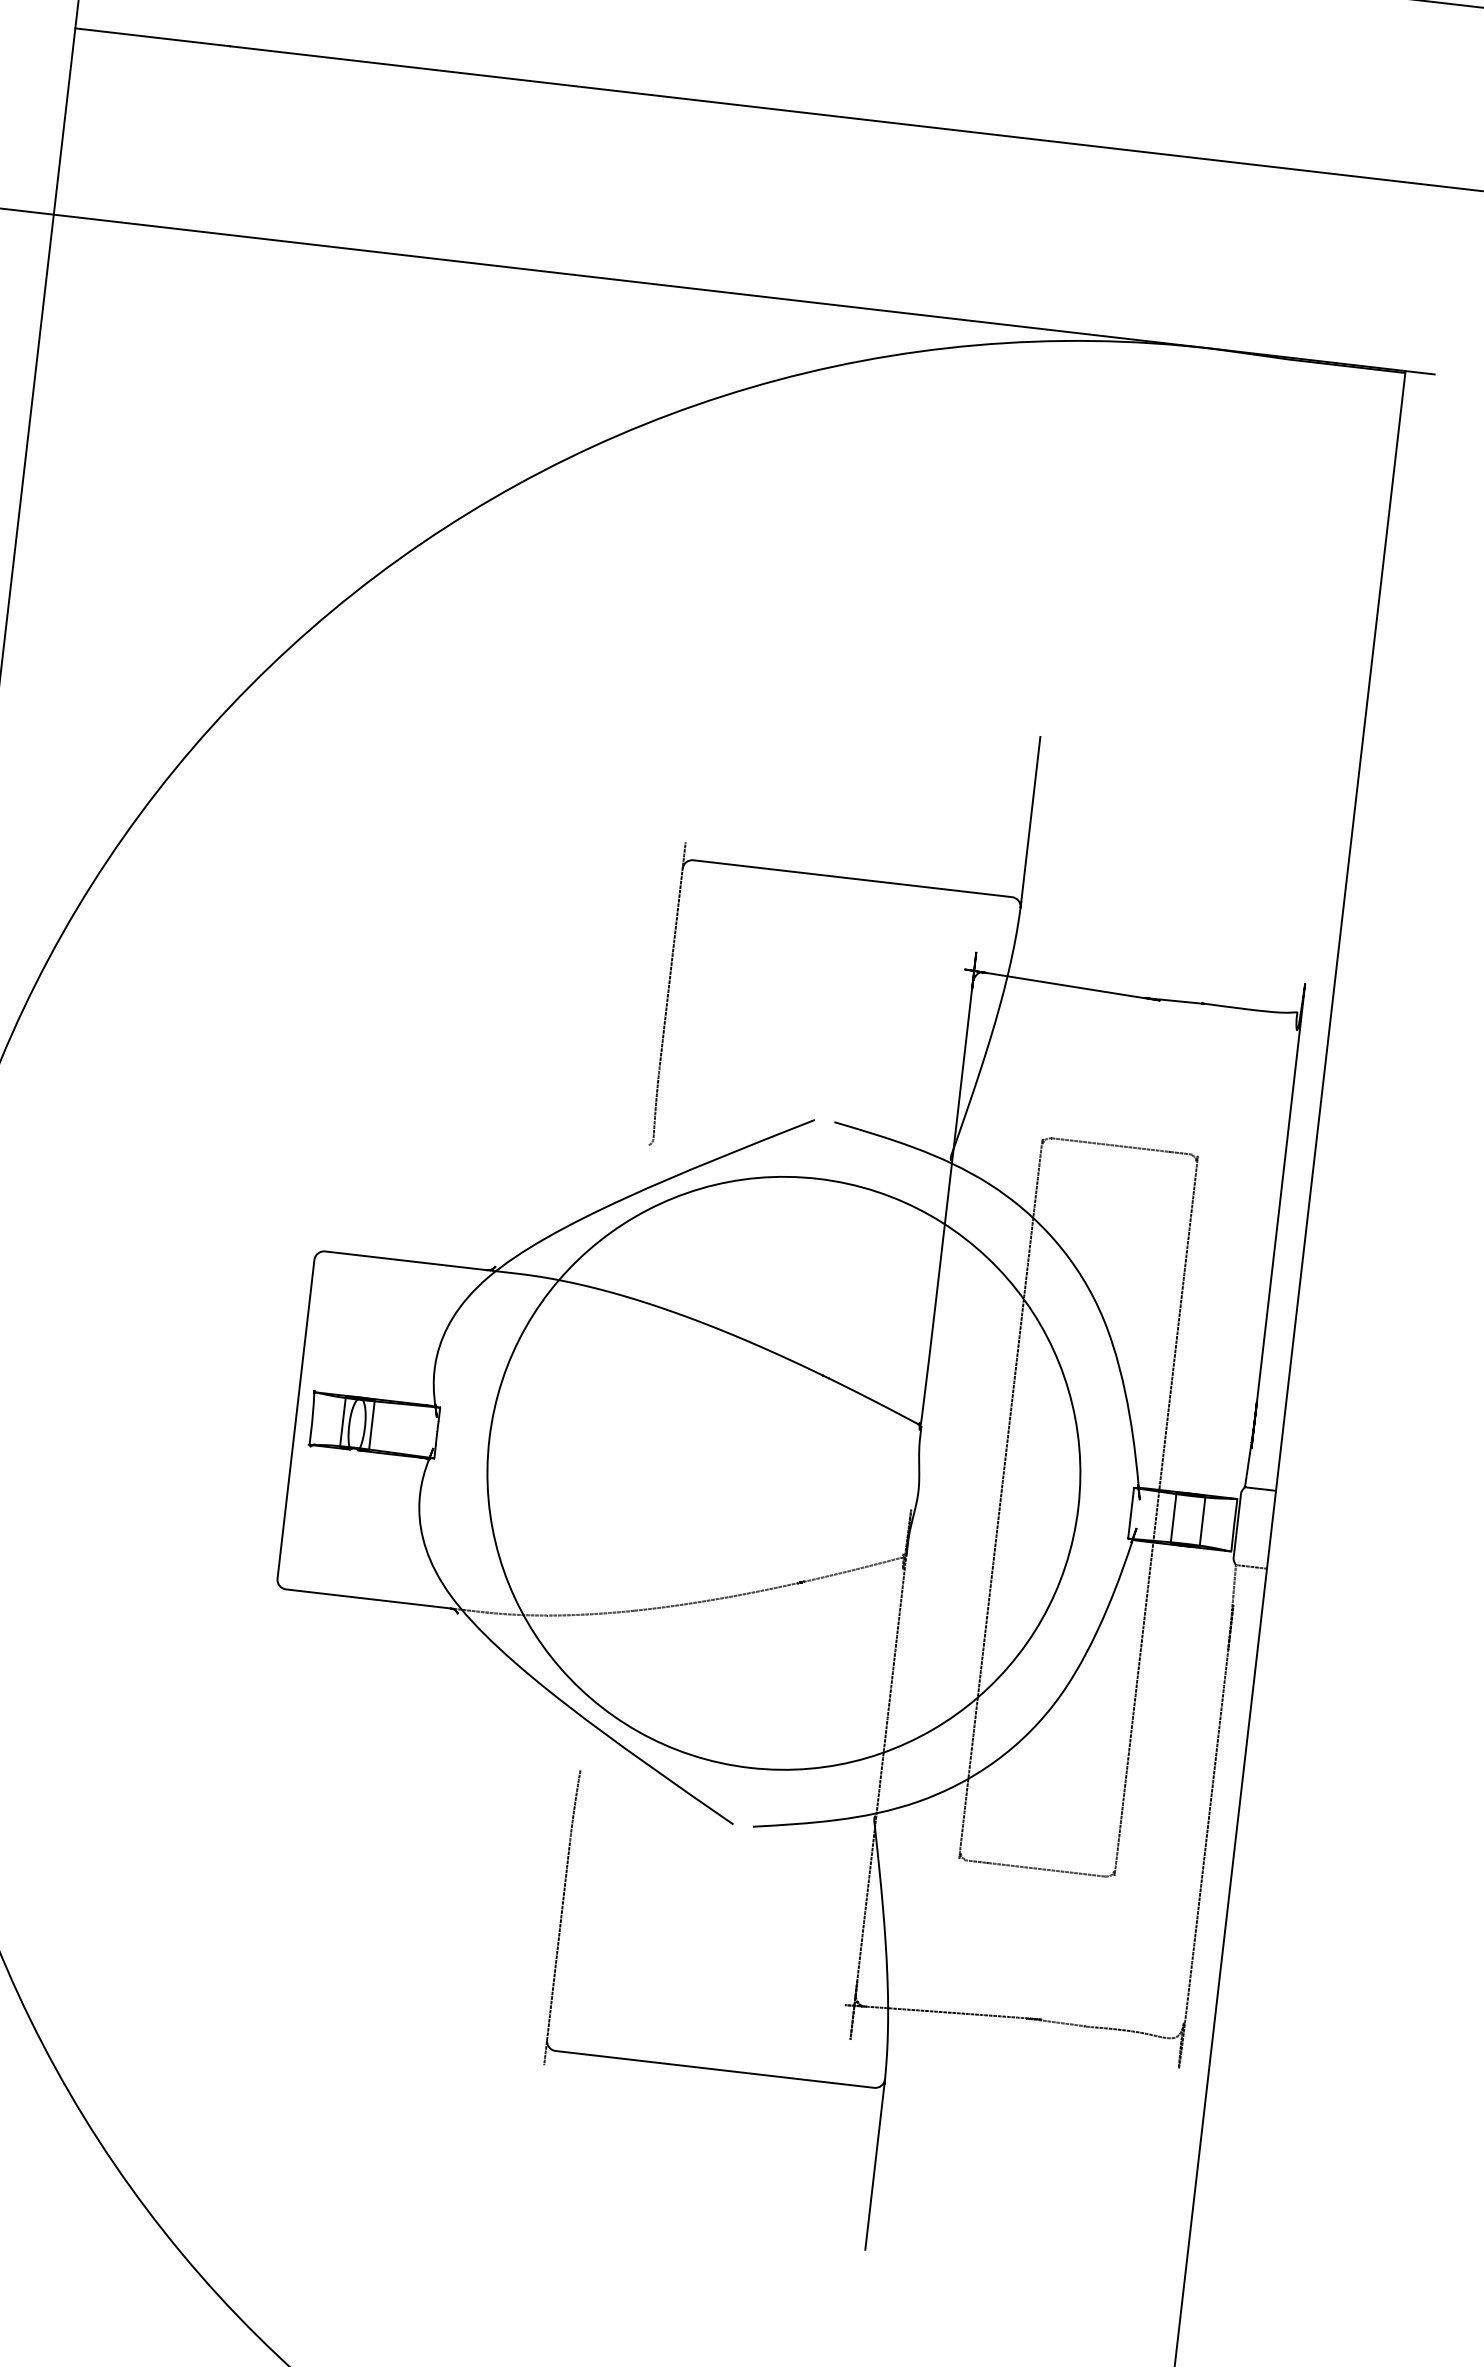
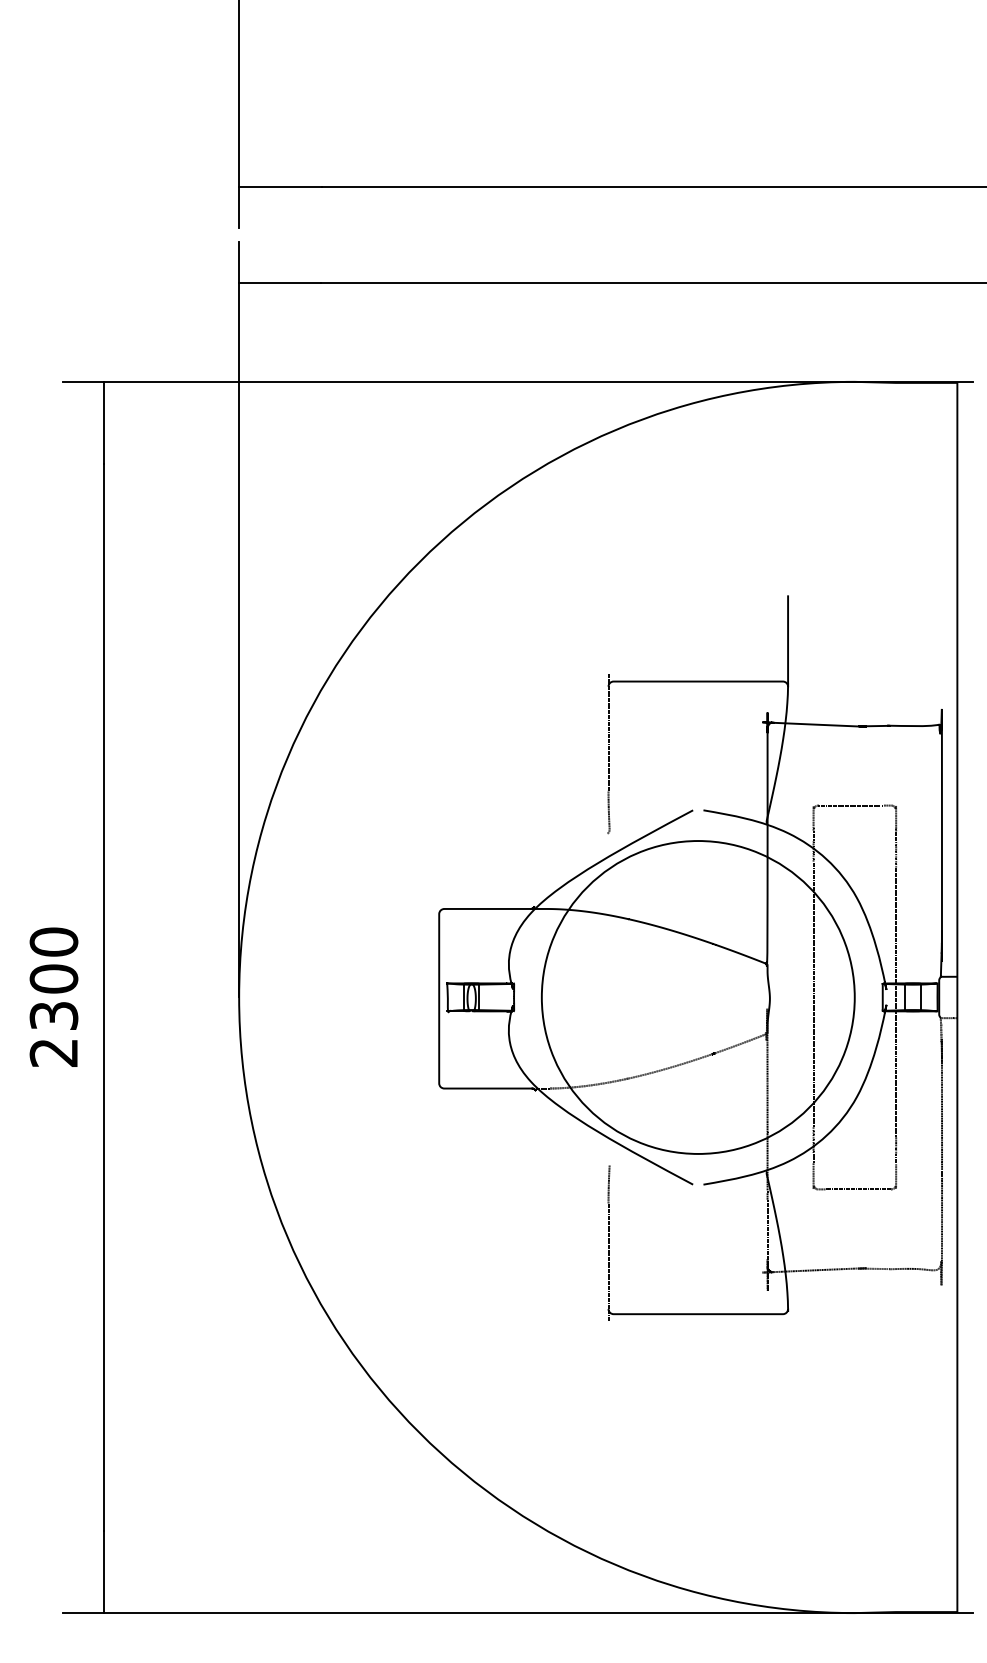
line: (875, 2166) -> (788, 1355), removed

